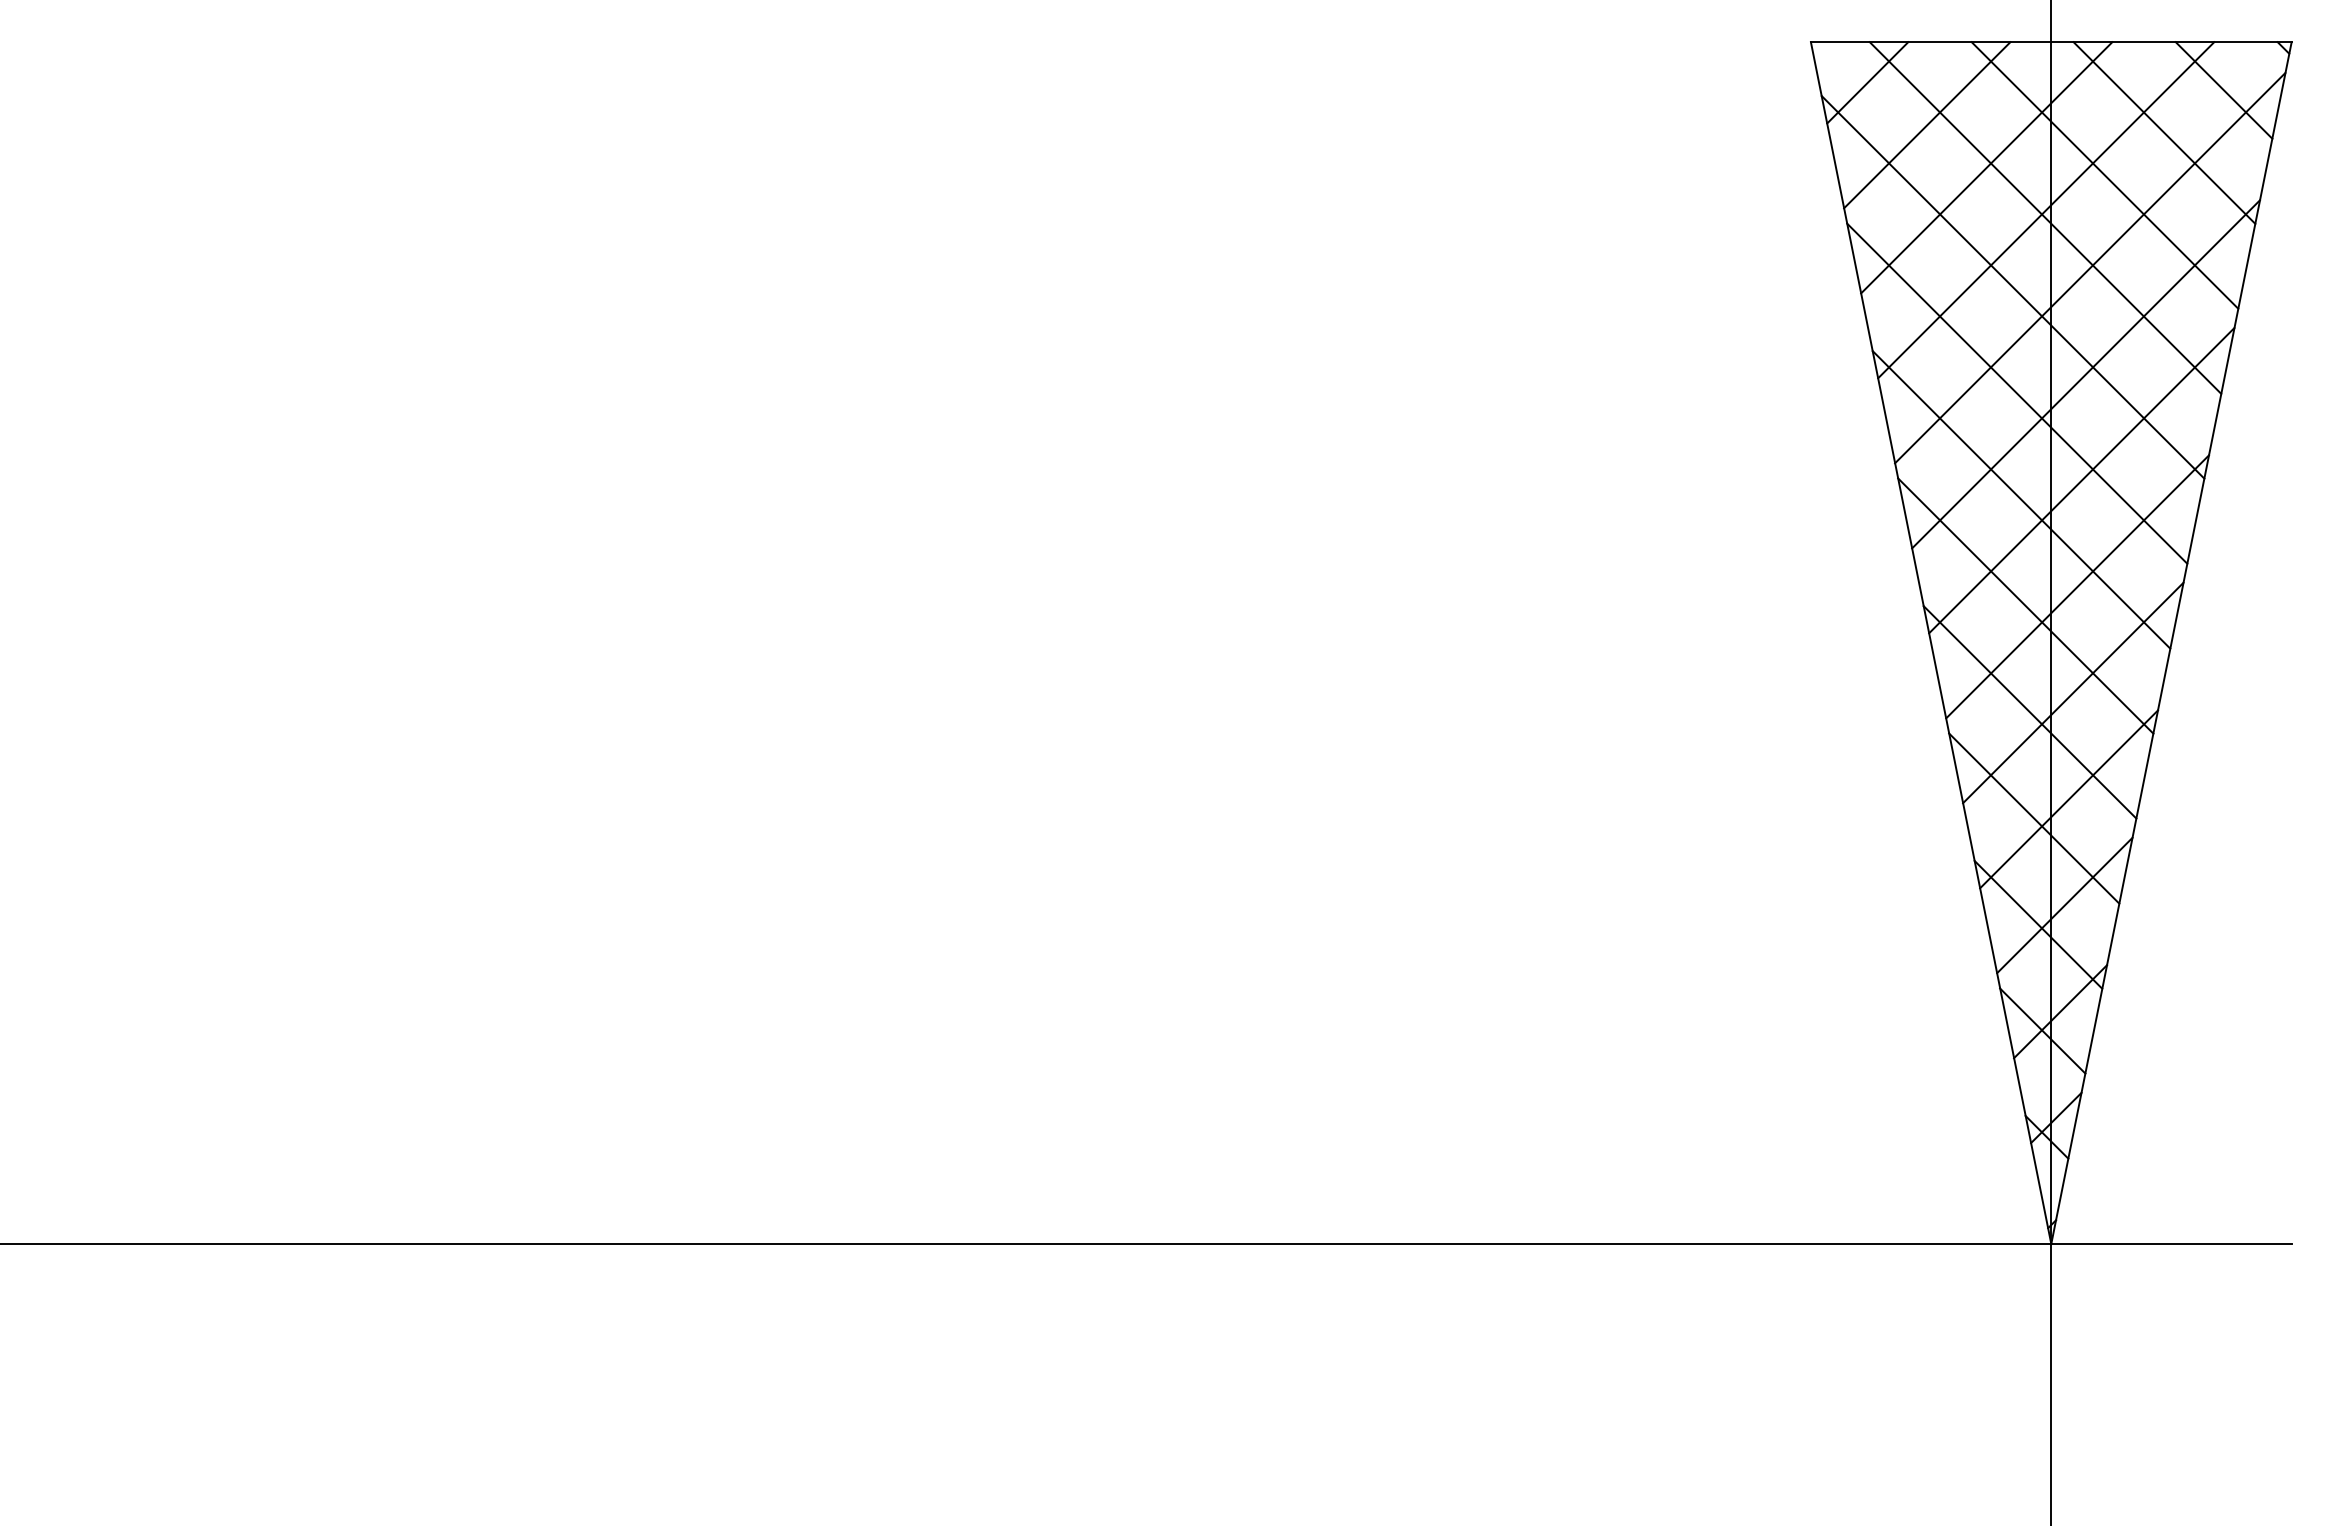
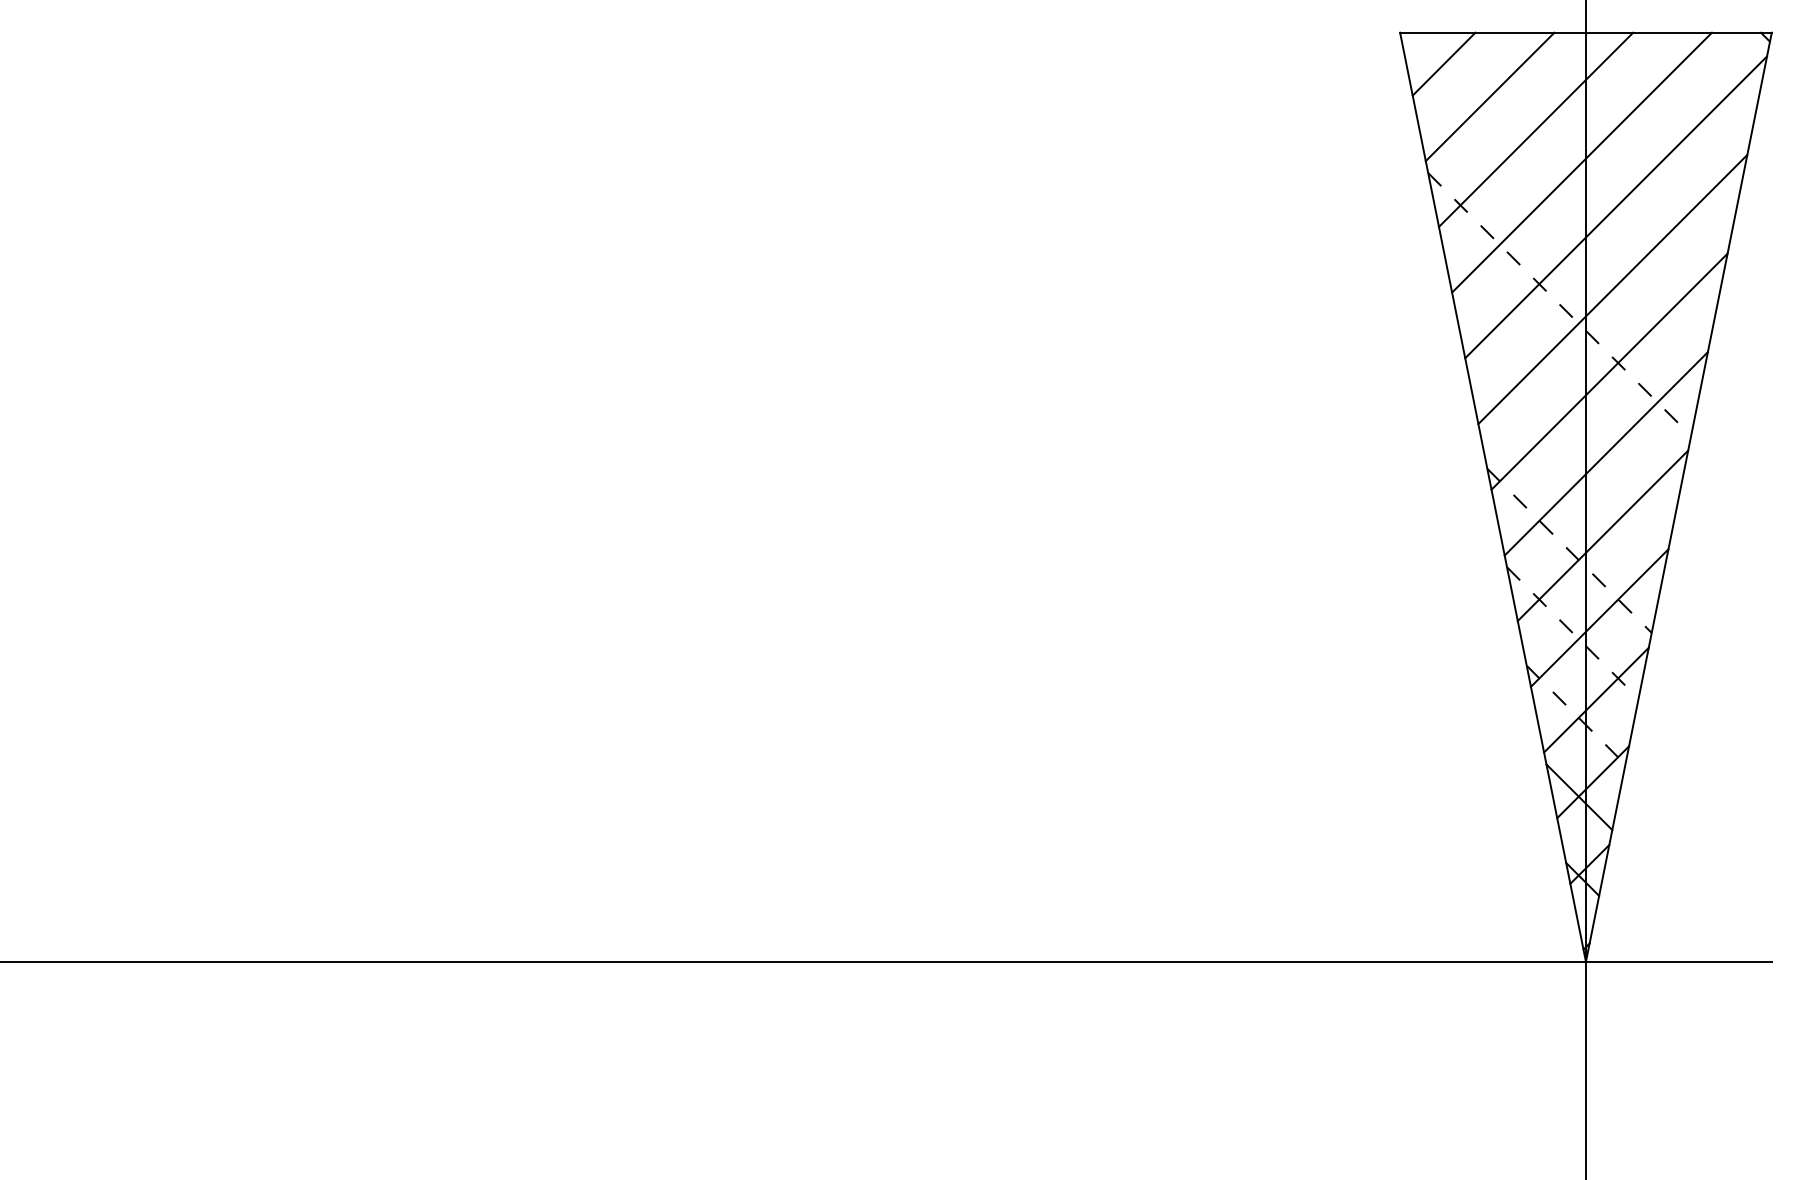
line: (2223, 90) -> (1719, 70), removed
line: (2164, 132) -> (1673, 102), removed
line: (2104, 175) -> (1627, 135), removed
line: (2045, 217) -> (1581, 168), removed
line: (2012, 287) -> (1555, 222), removed
line: (2017, 394) -> (1559, 305), solid -> dashed
line: (2021, 499) -> (1562, 386), removed
line: (2025, 605) -> (1566, 468), removed
line: (2030, 712) -> (1569, 550), solid -> dashed
line: (2034, 818) -> (1572, 632), solid -> dashed
line: (2038, 925) -> (1576, 715), solid -> dashed

